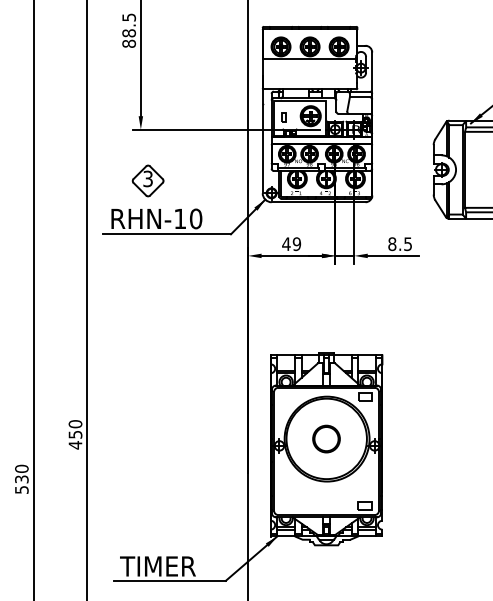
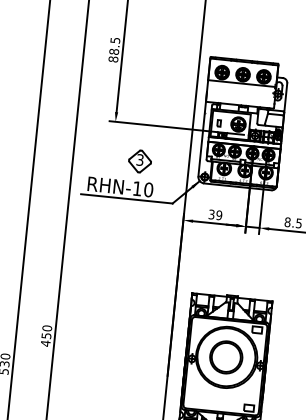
part: (147, 180) -> (139, 161), moved
text: (286, 244) -> (211, 214), 49 -> 39
part: (326, 438) -> (226, 356), size x1.67

